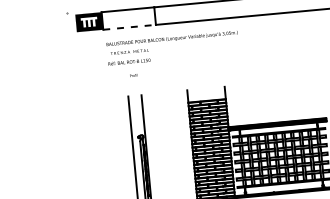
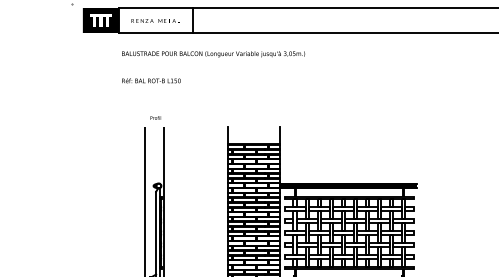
line: (129, 27) -> (156, 32), dashed -> solid
text: (131, 51) -> (155, 20), moved
text: (133, 75) -> (155, 117), moved

